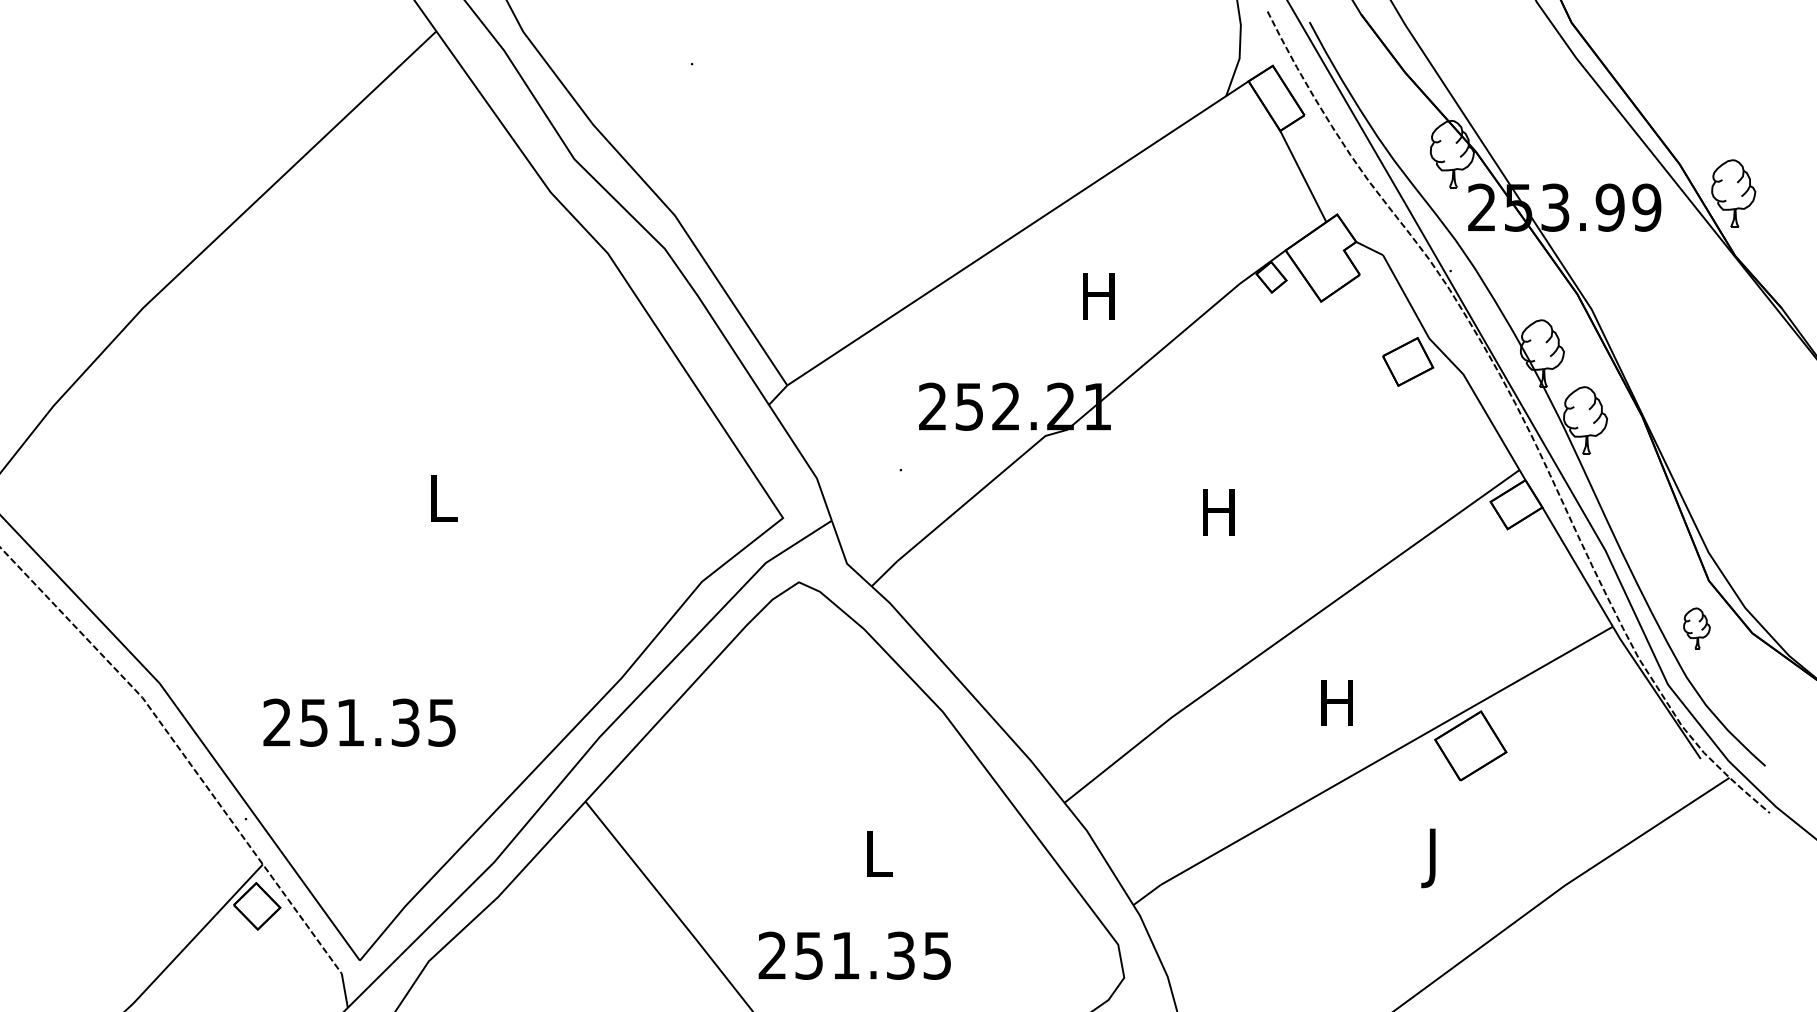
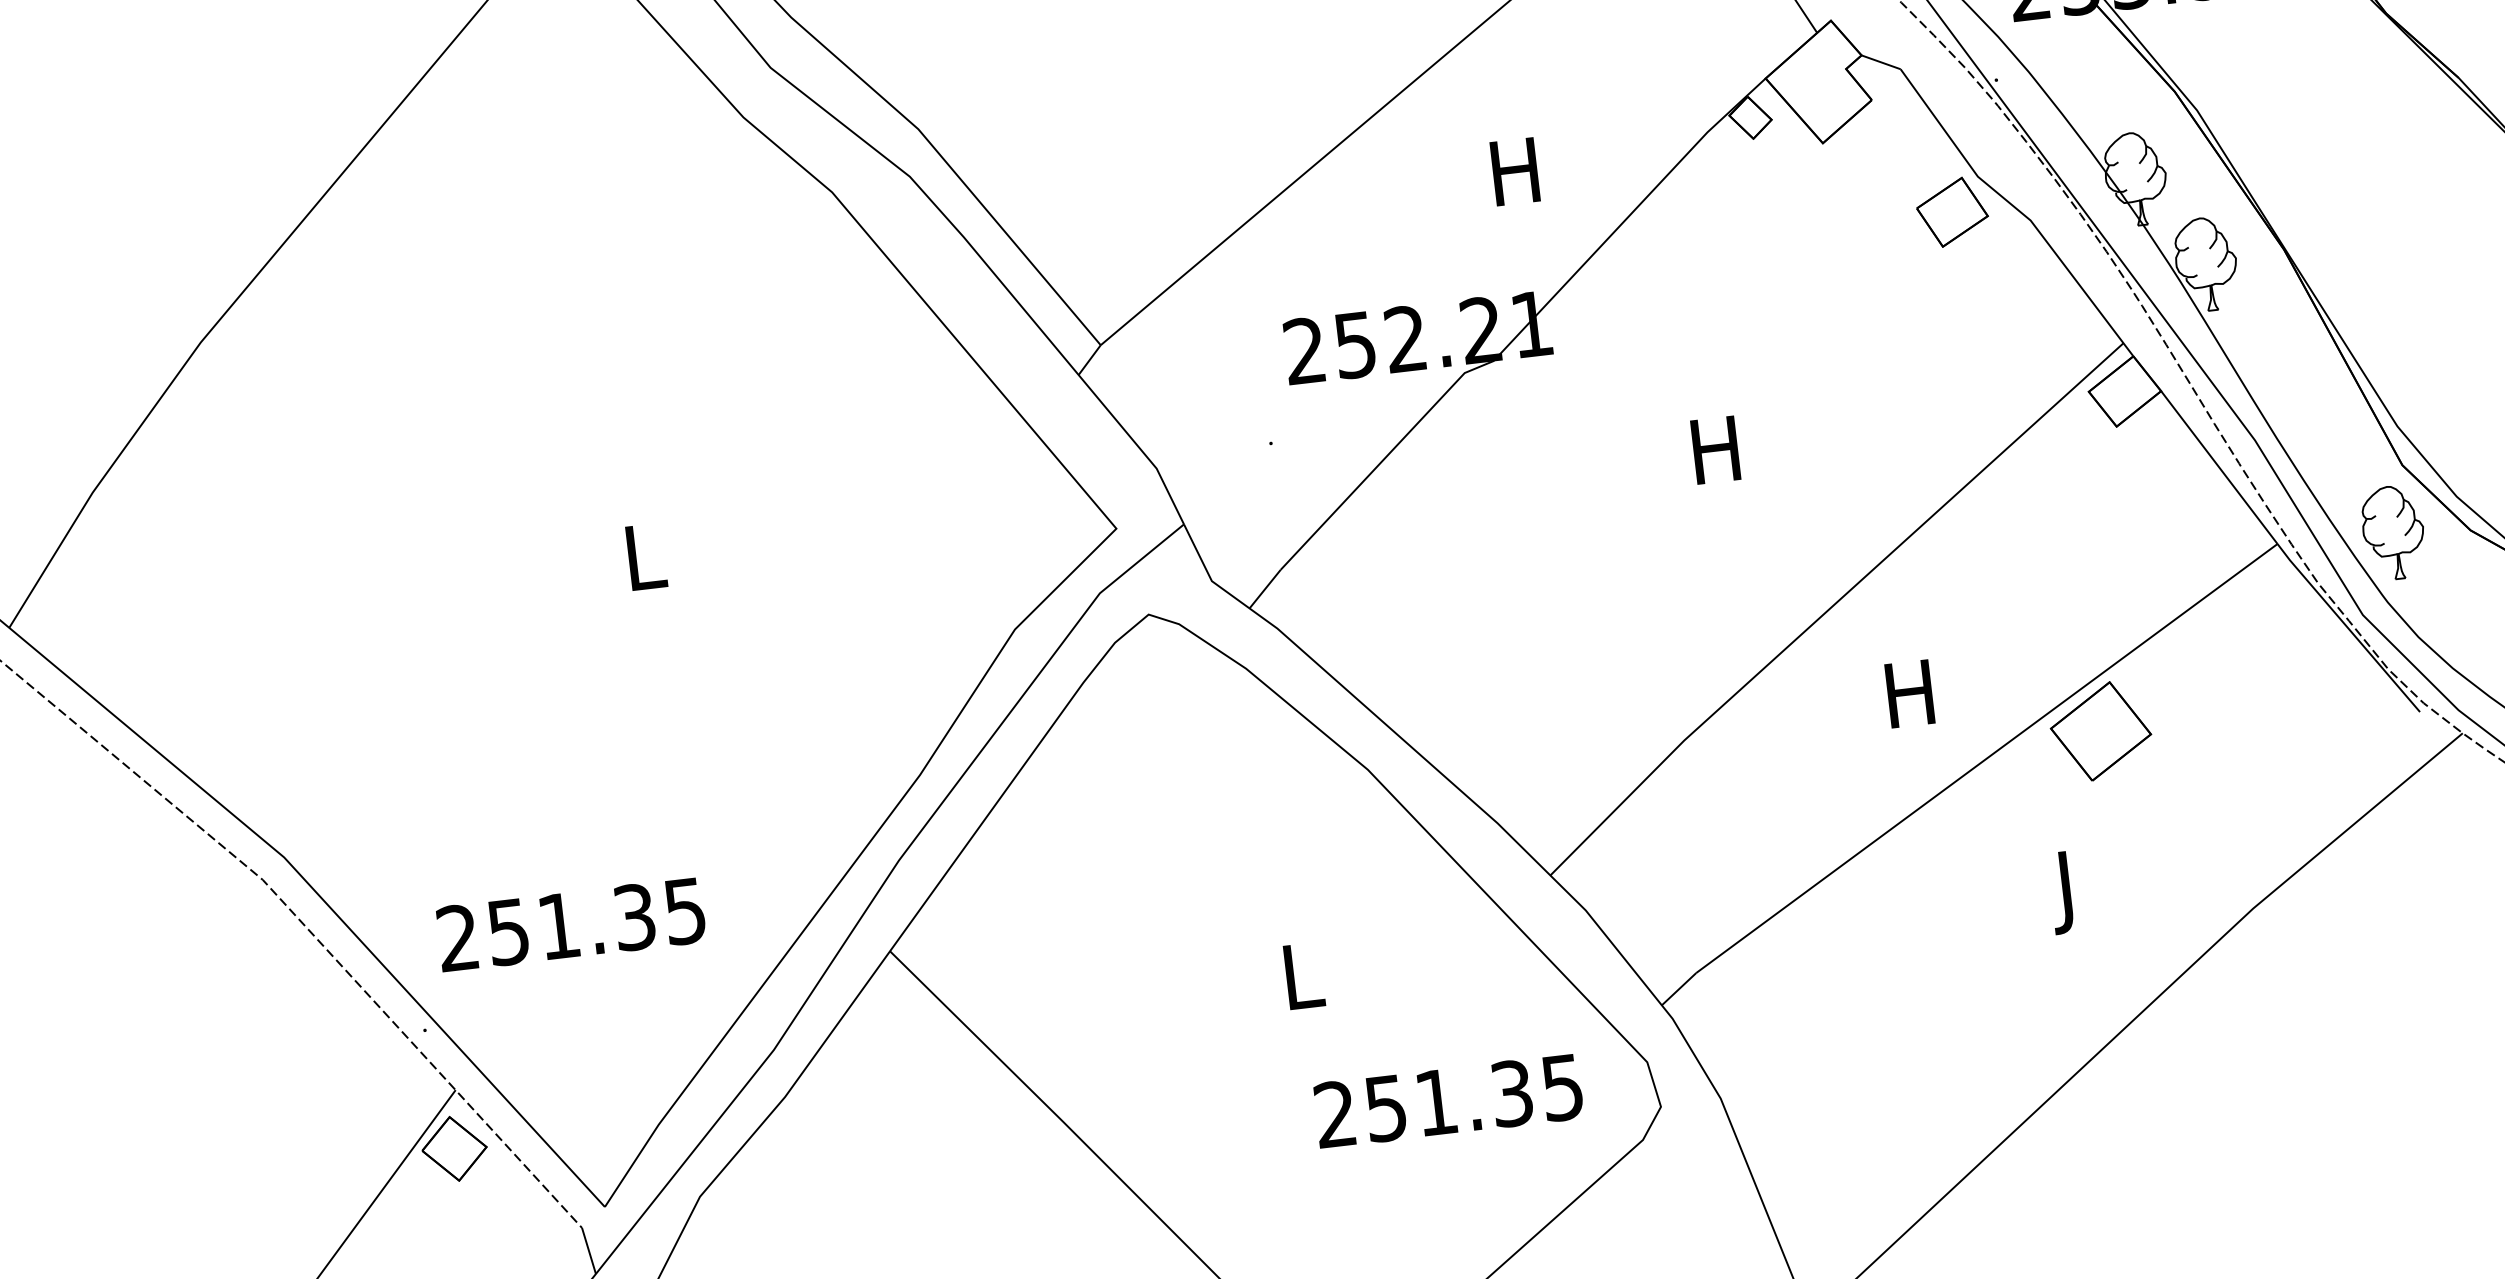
part: (1696, 628) -> (2392, 532), size x1.67
text: (359, 722) -> (571, 924), moved
text: (854, 955) -> (1448, 1100), moved

